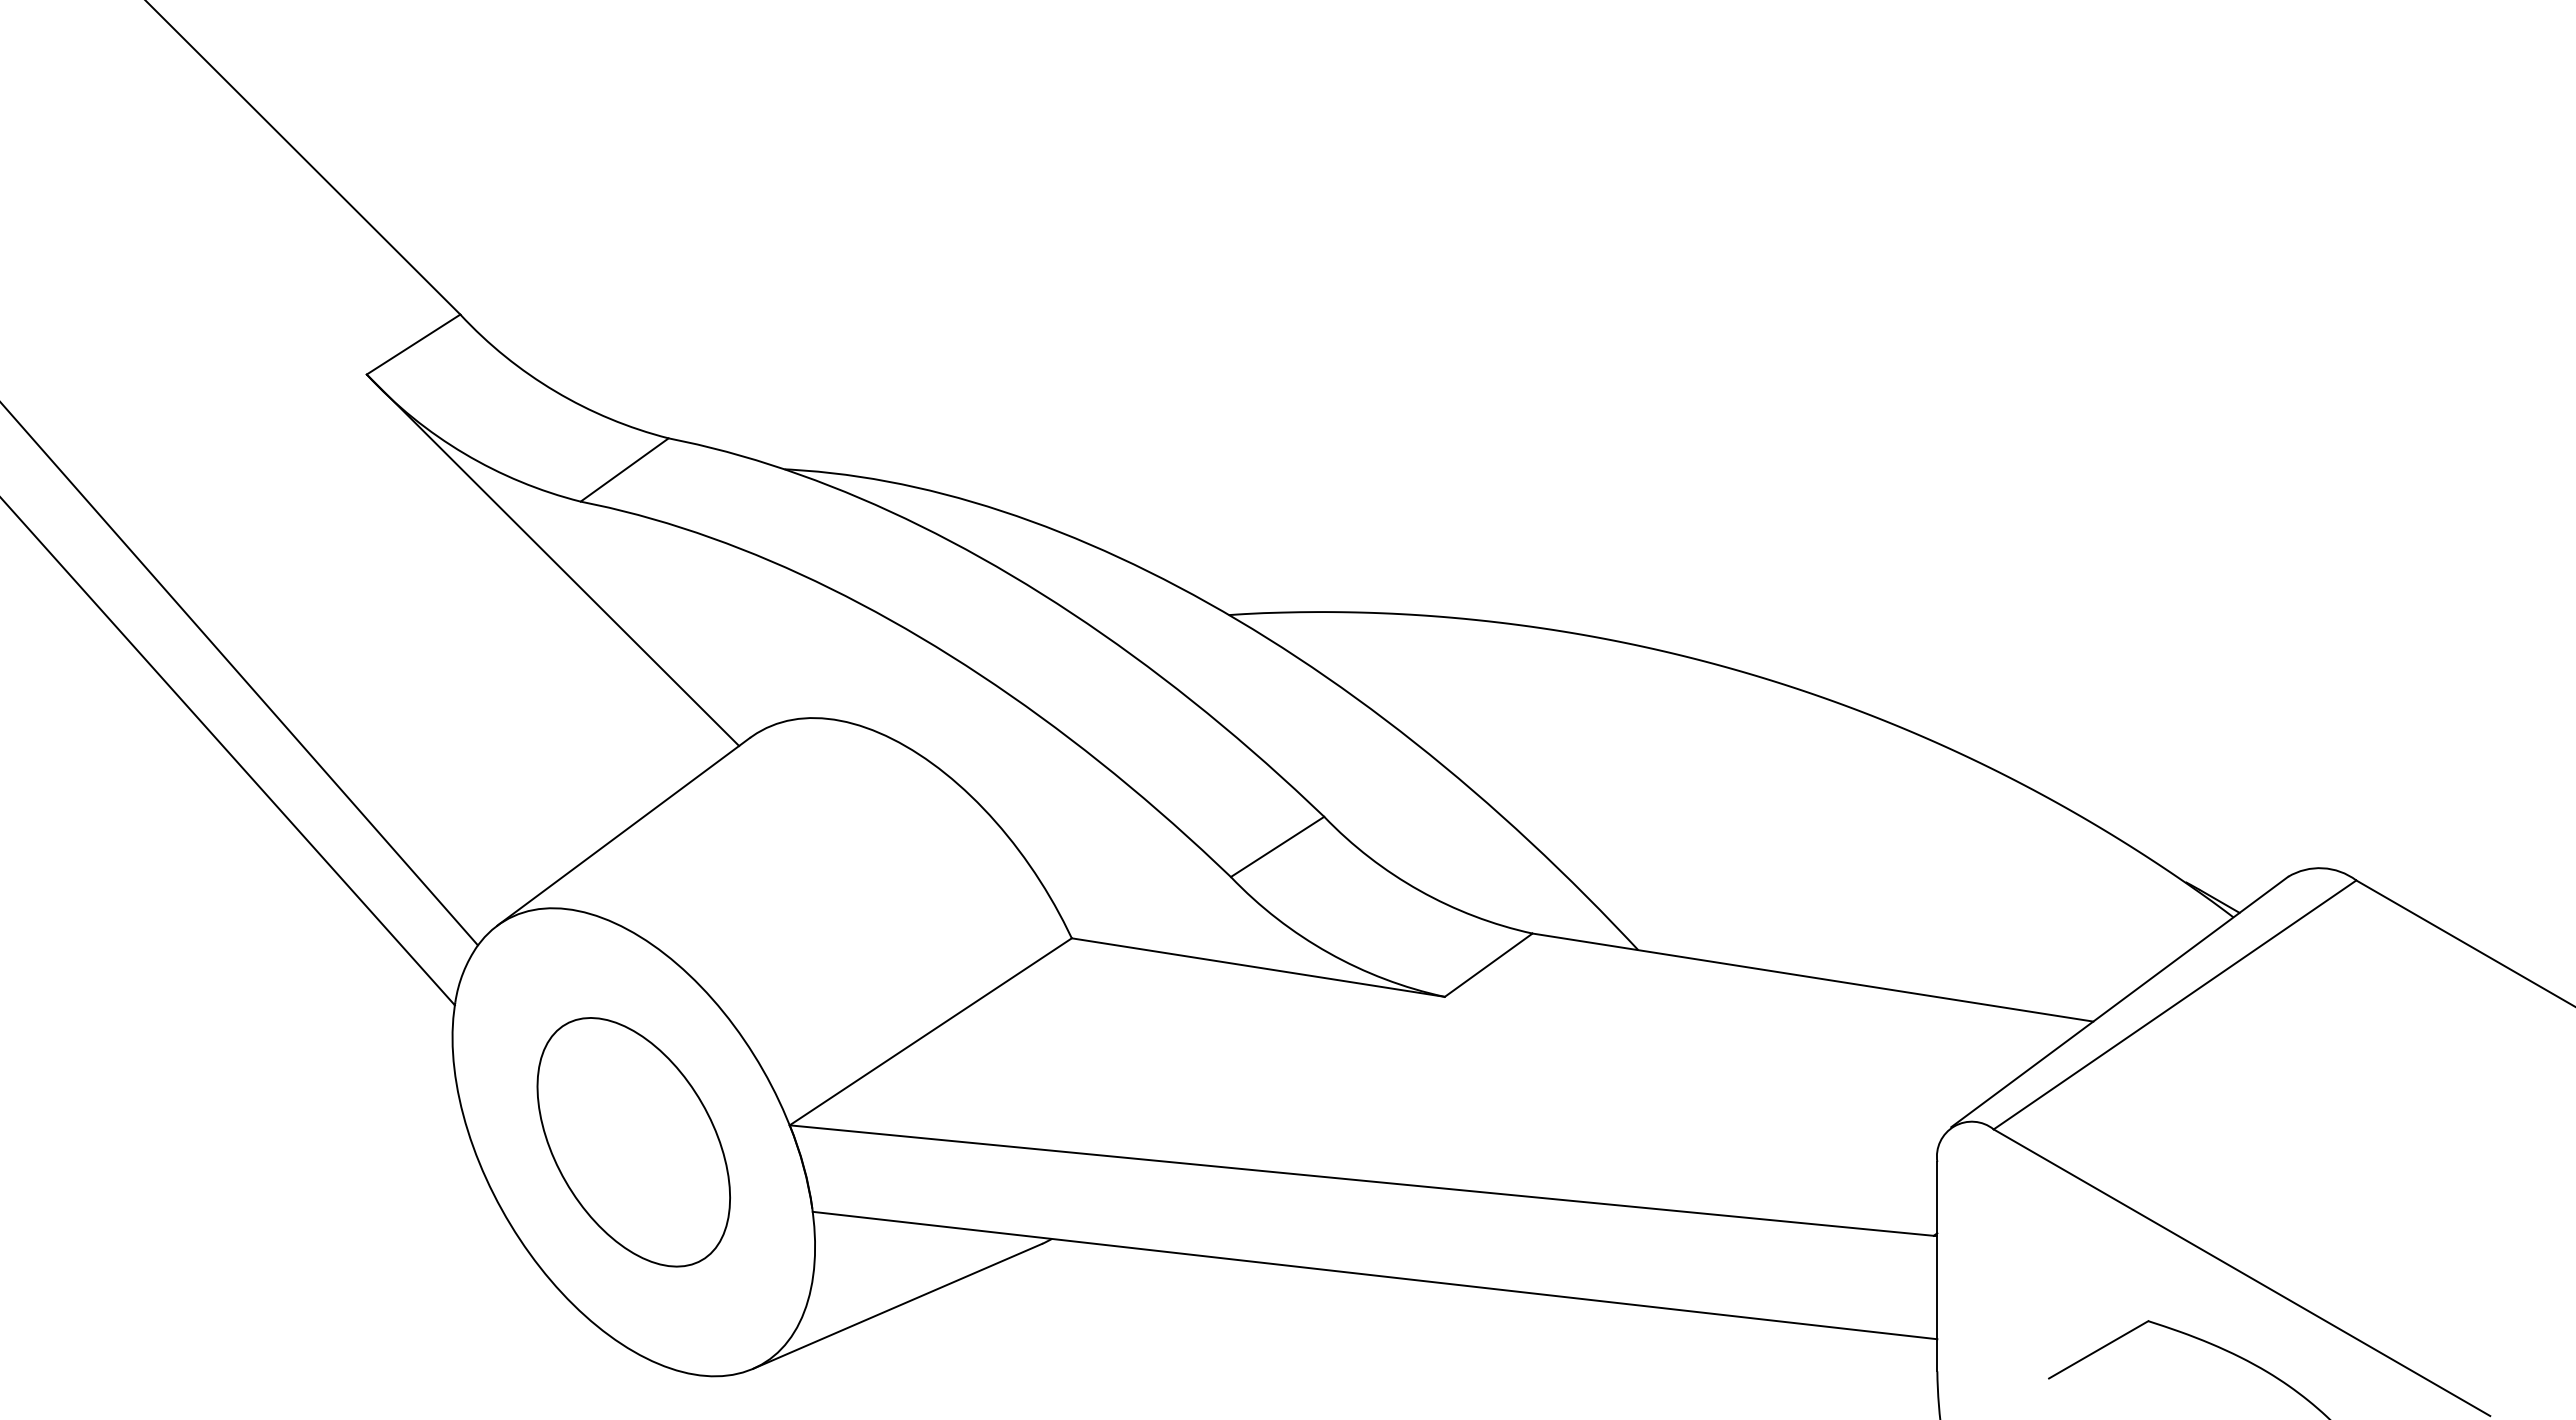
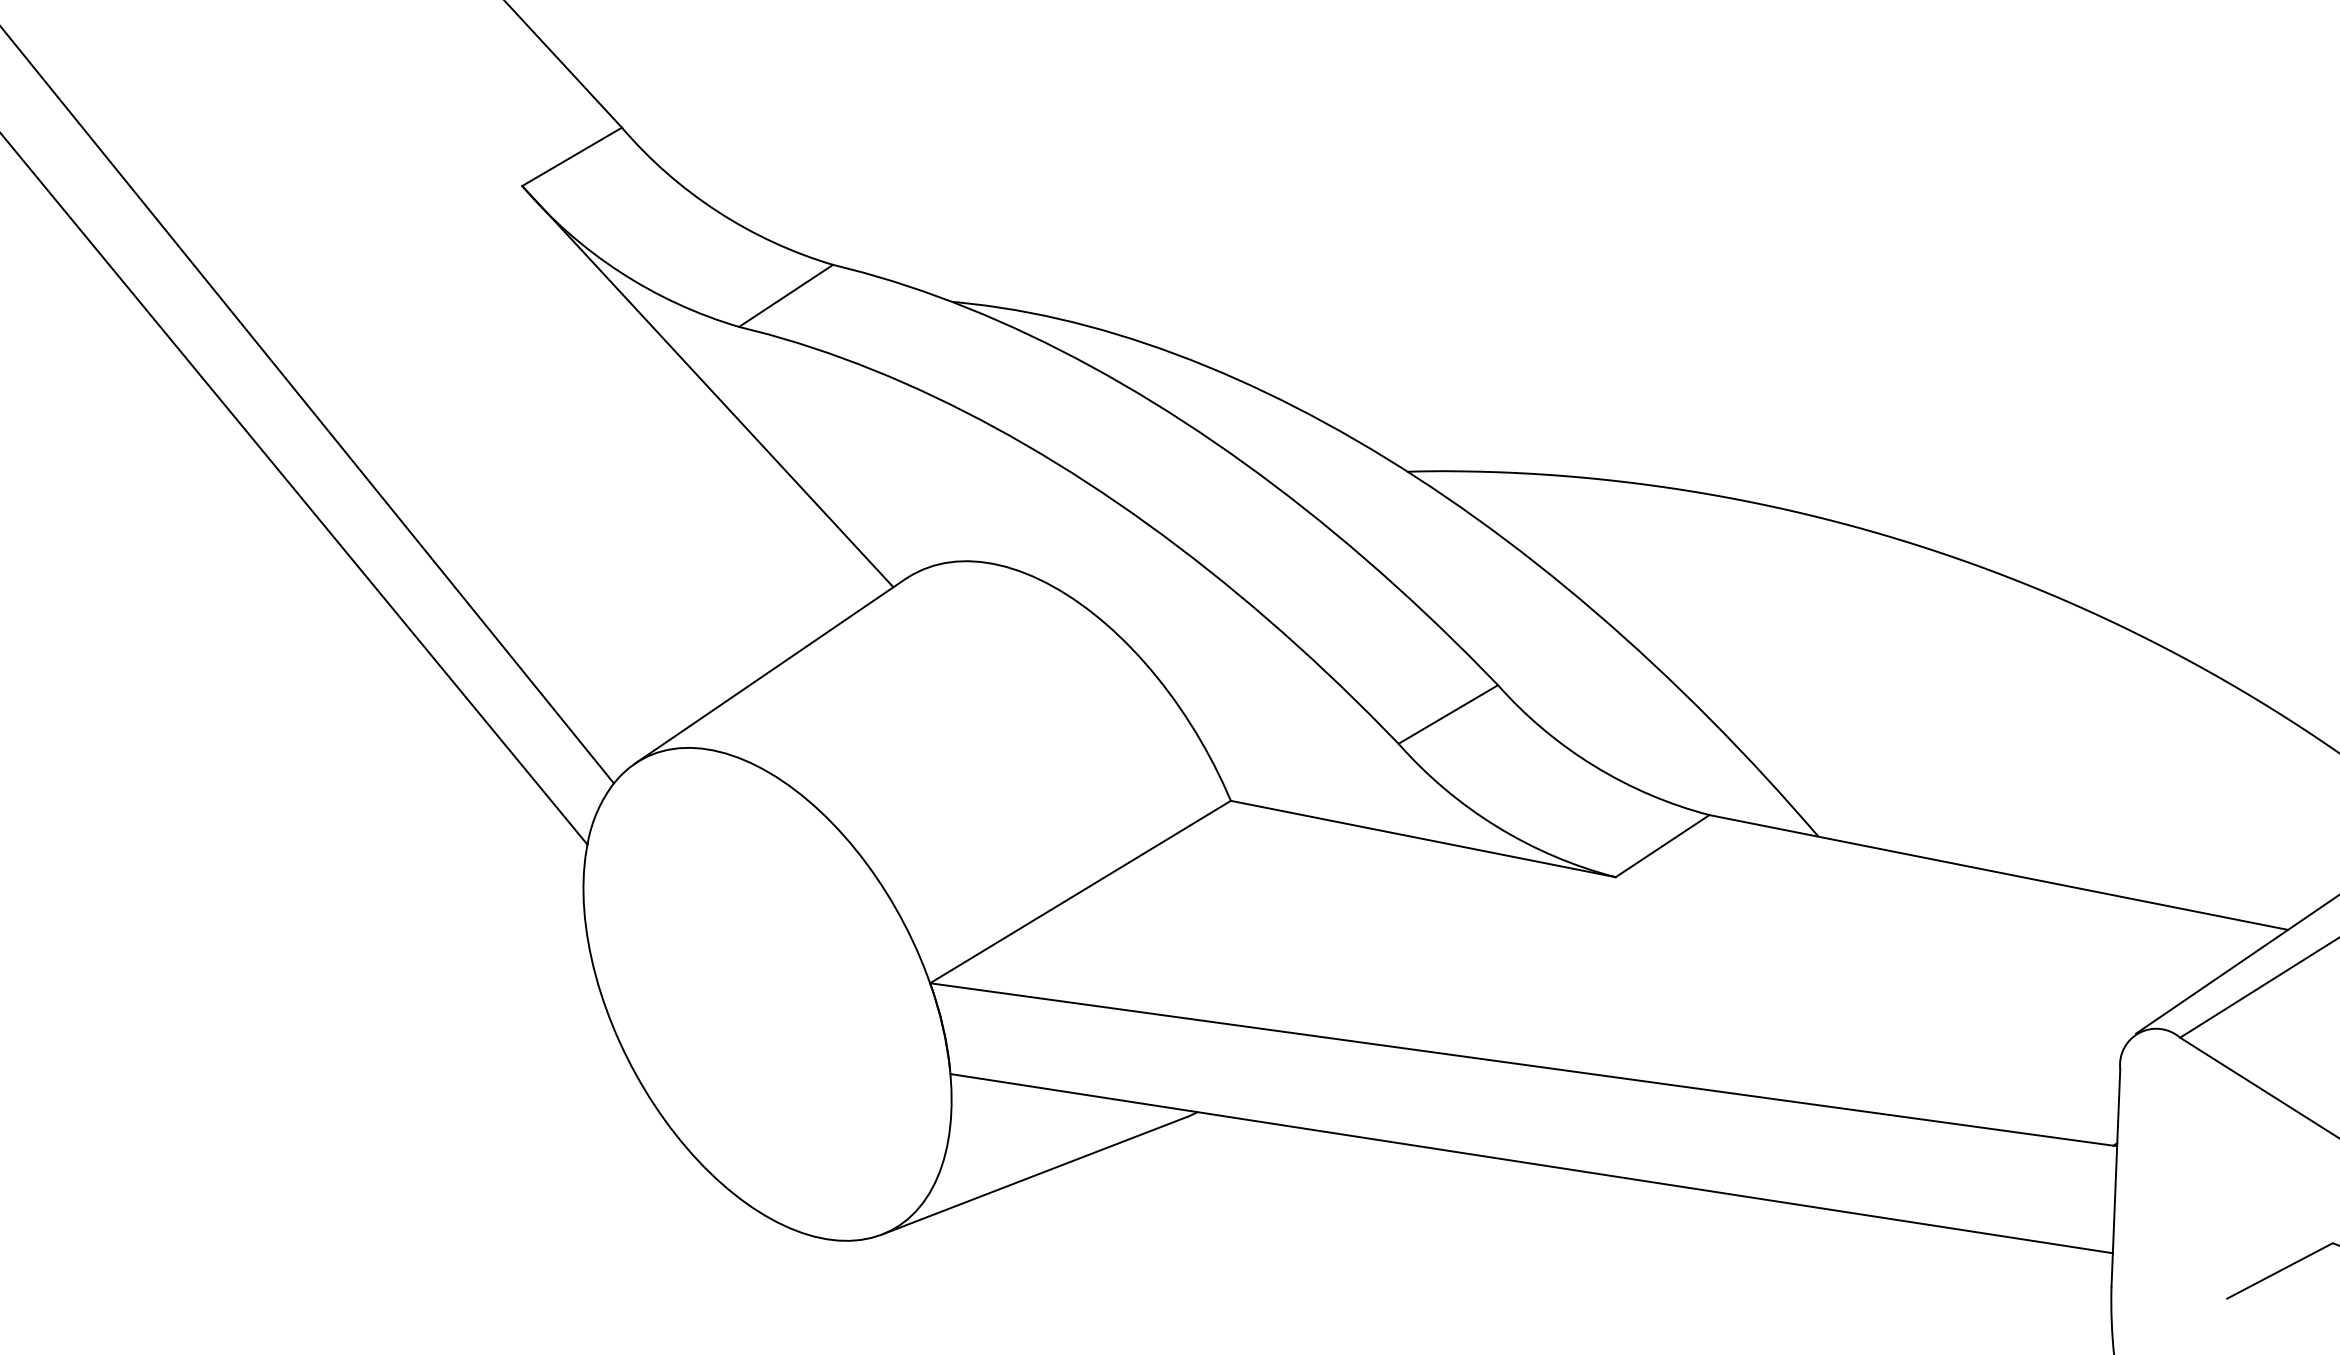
part: (633, 1142) -> (767, 994), removed

